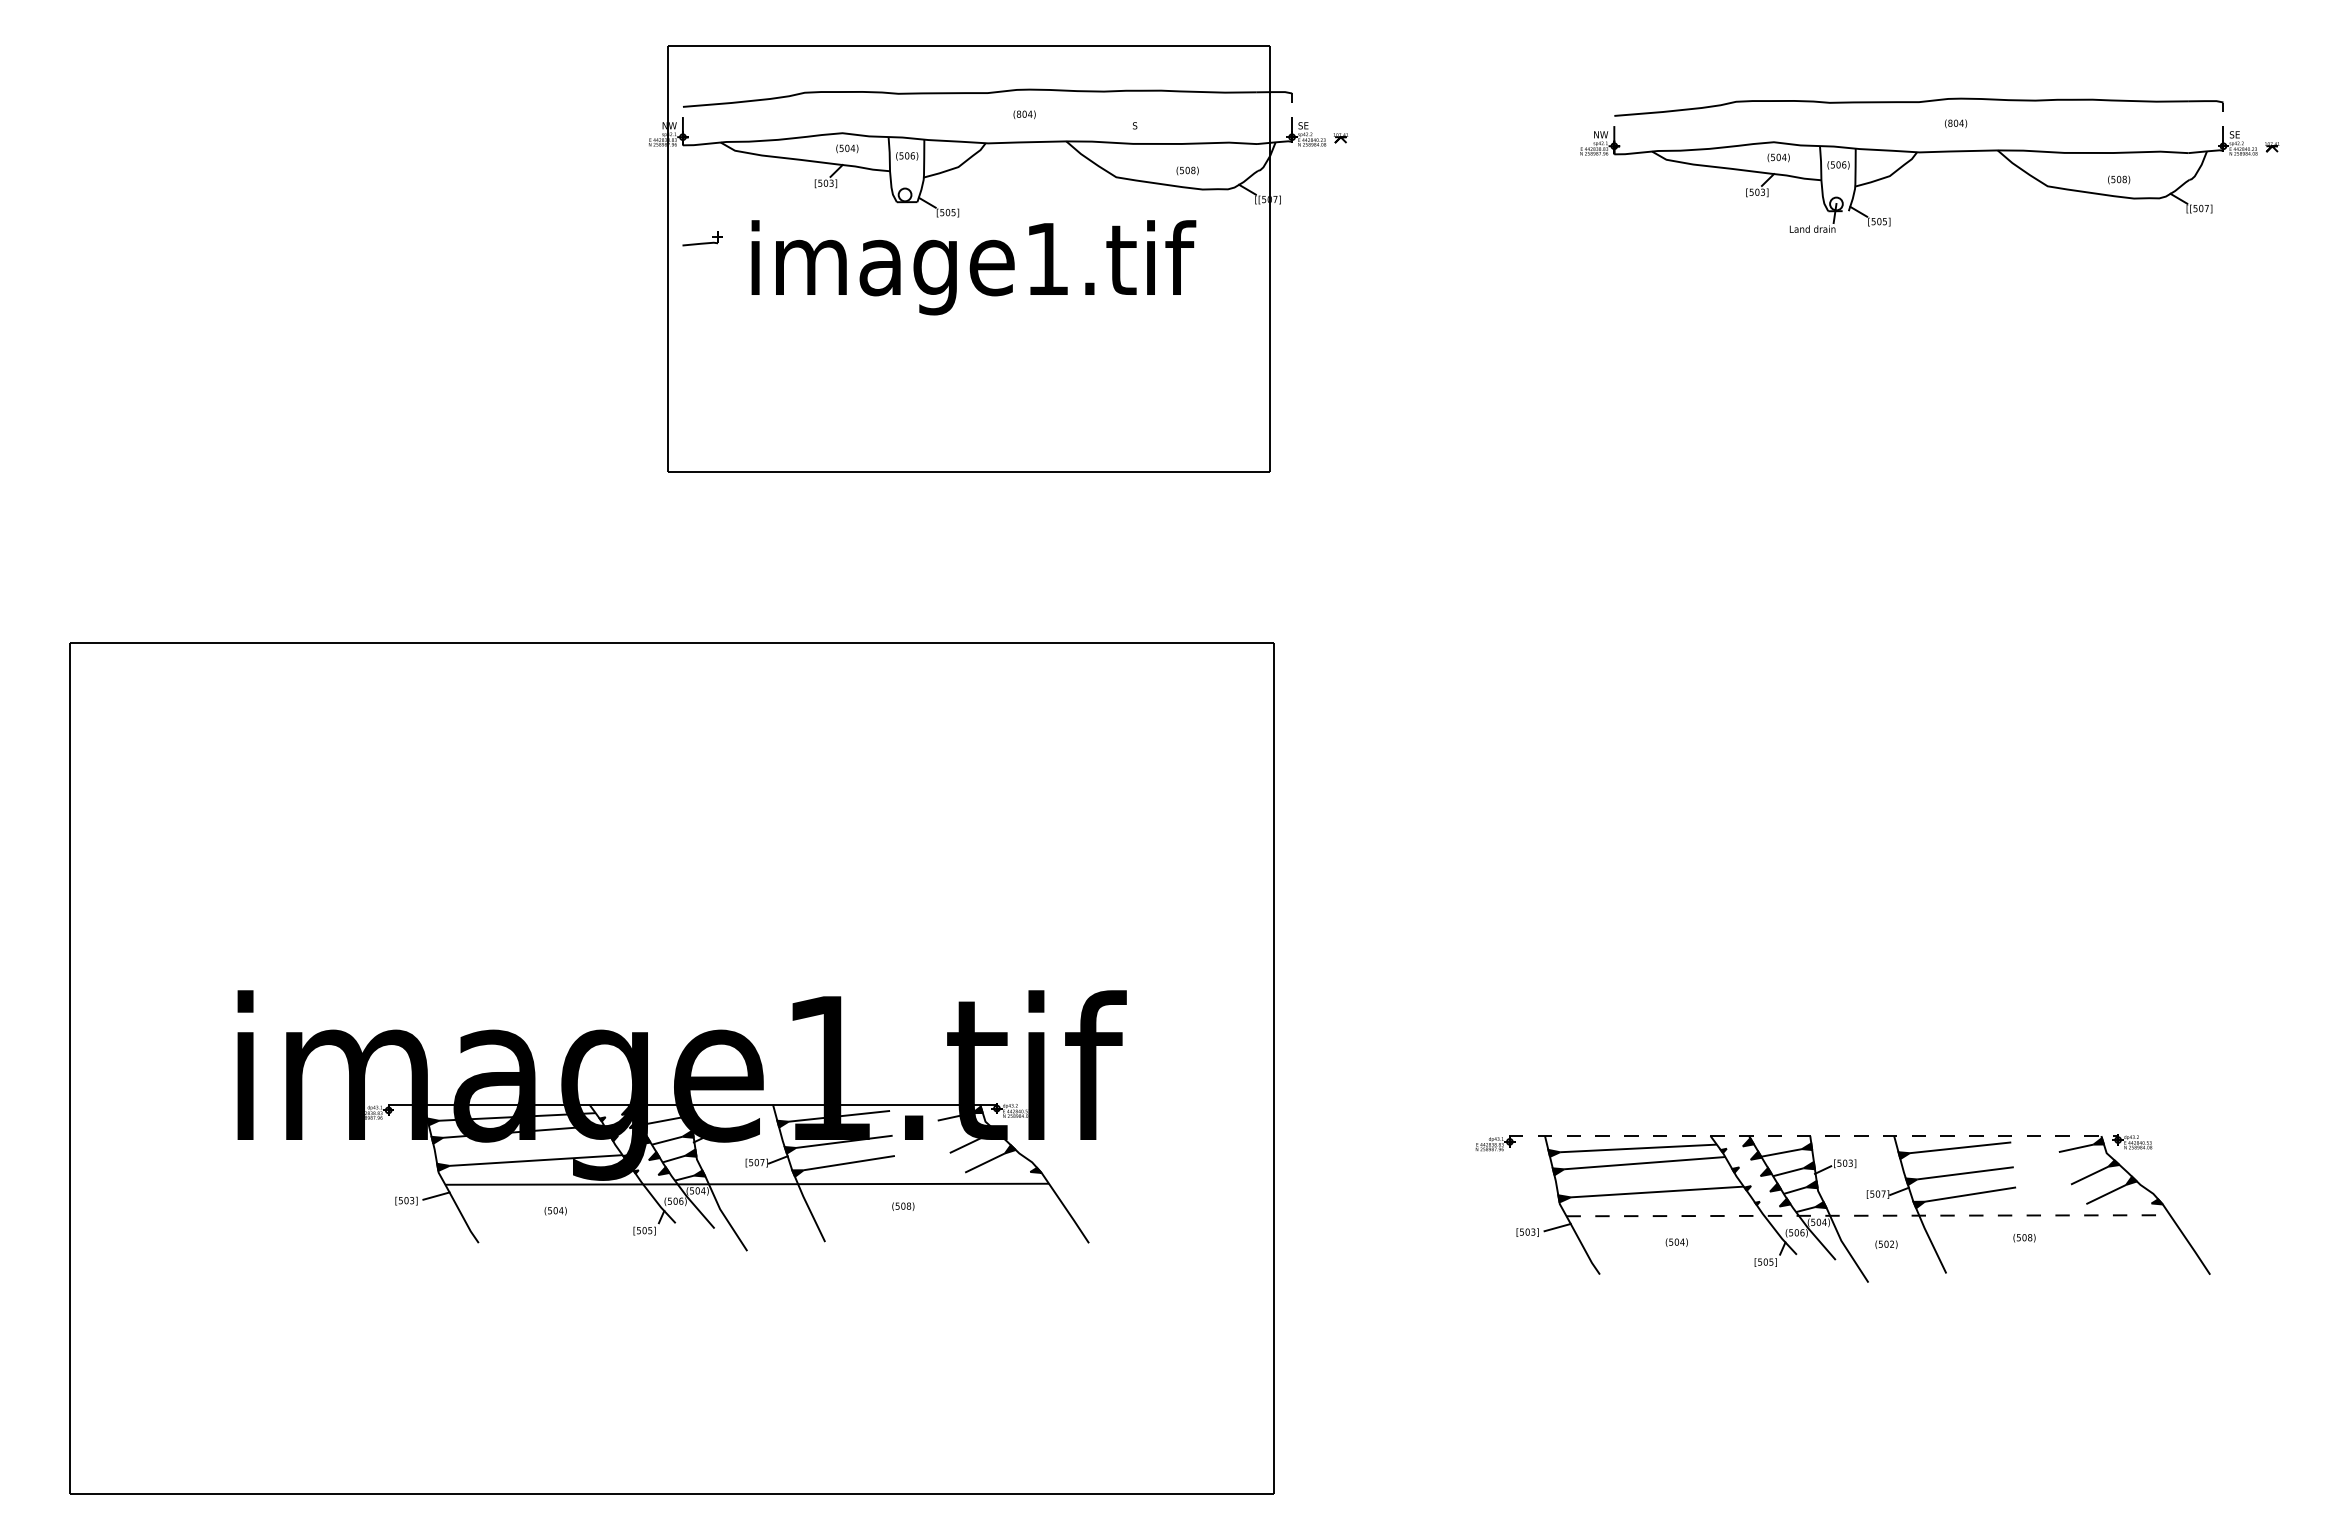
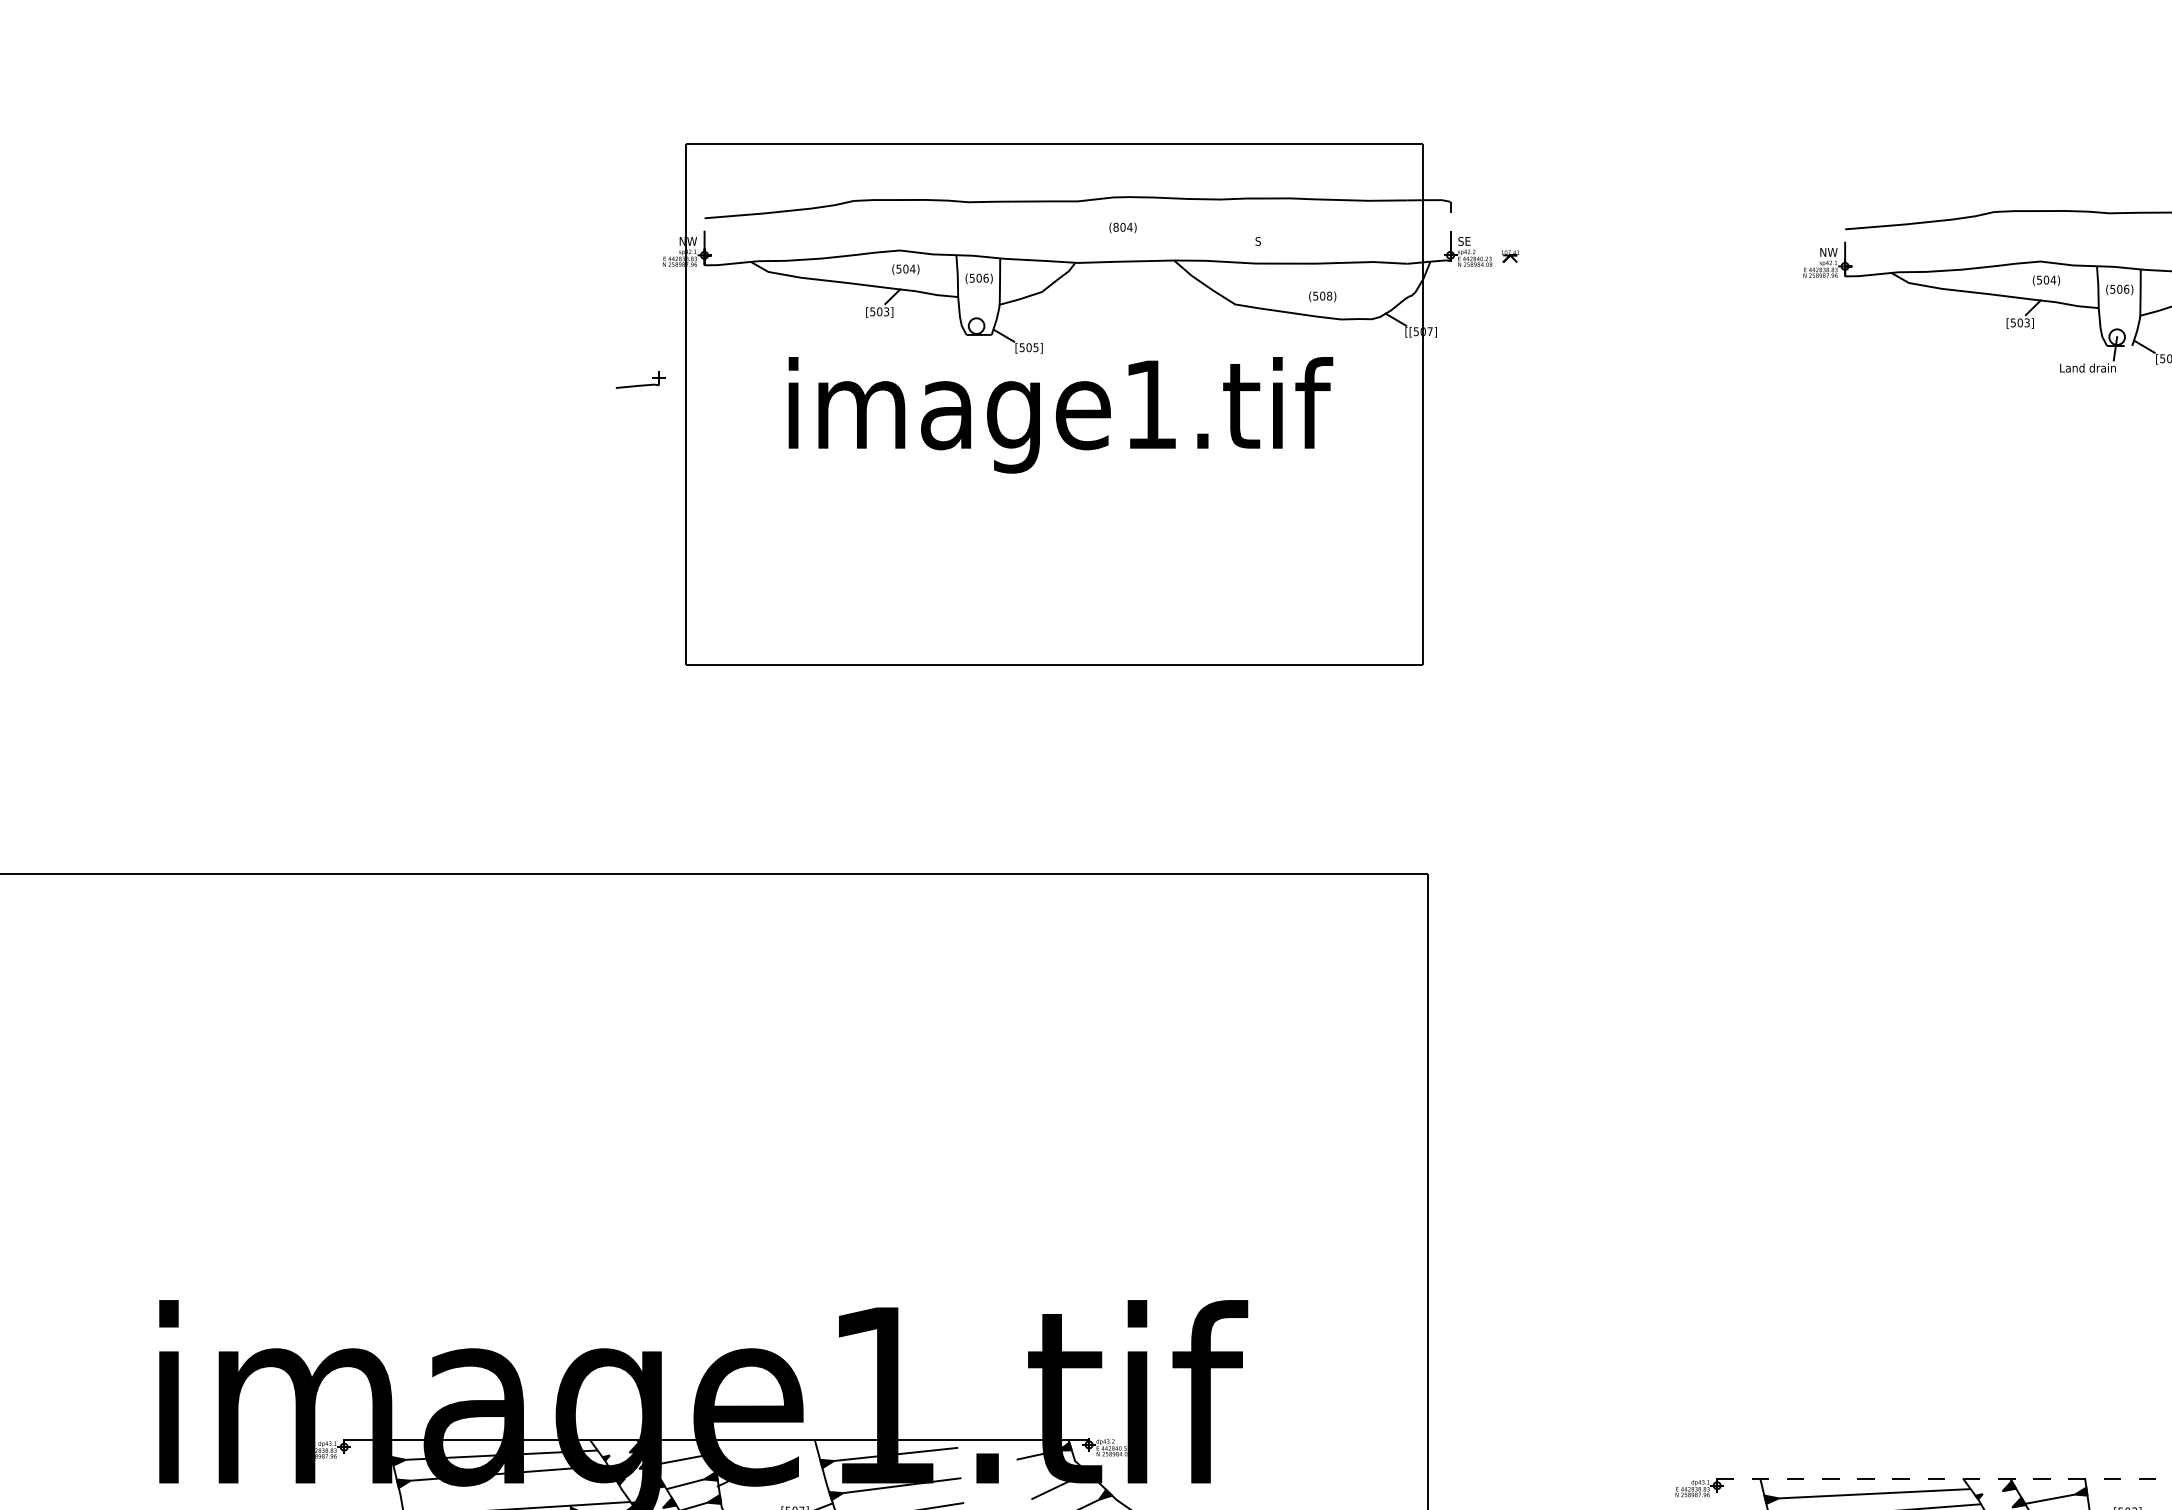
part: (702, 238) -> (640, 379), moved

